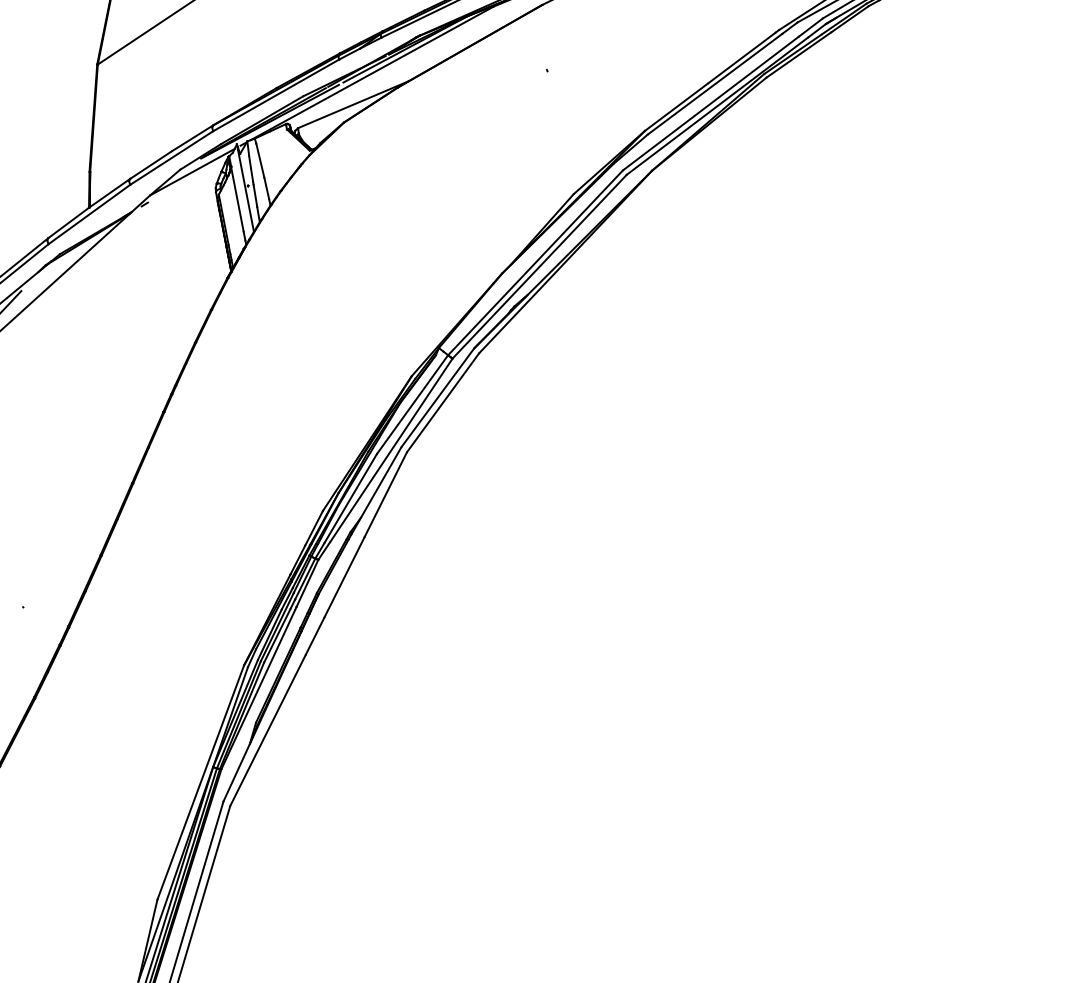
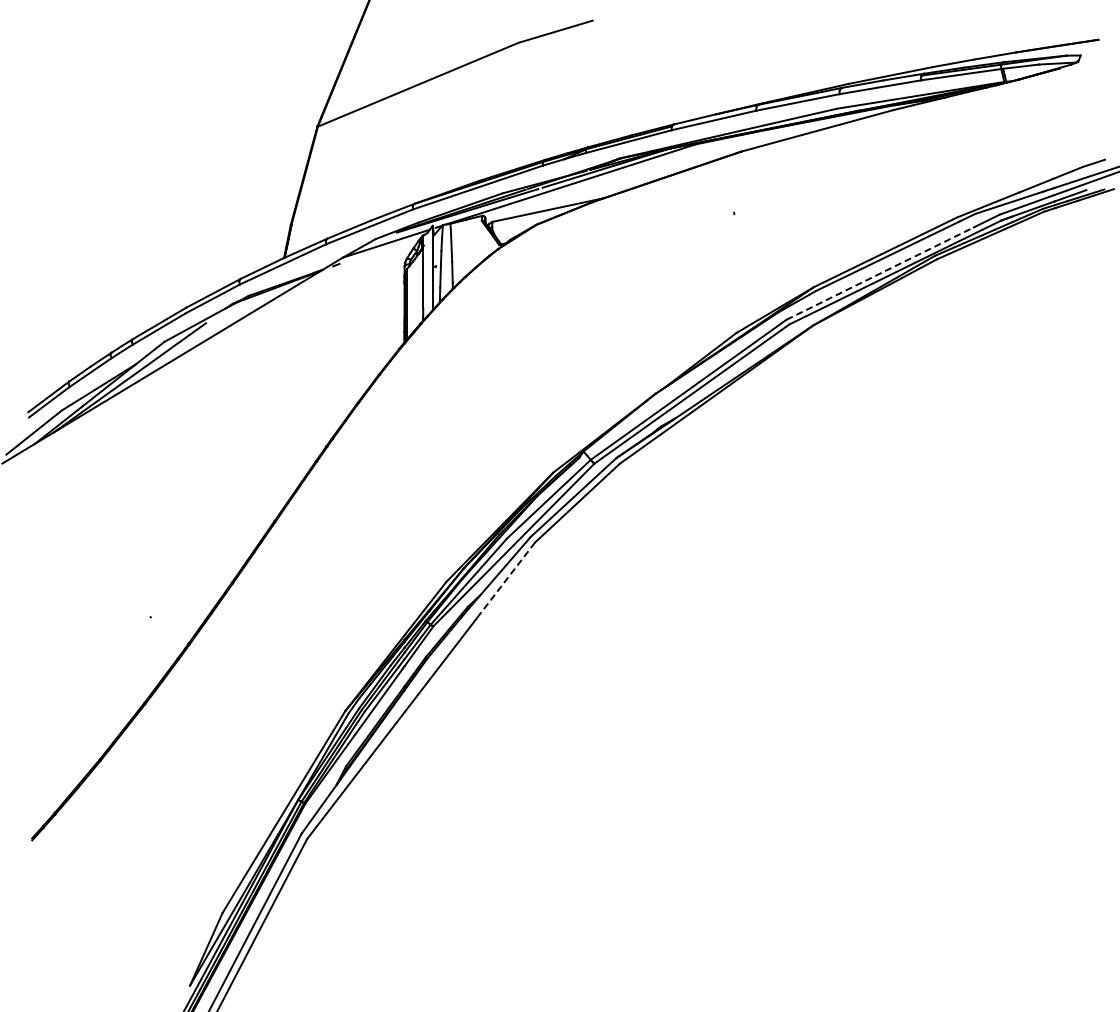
line: (711, 103) -> (880, 273), solid -> dashed
line: (385, 495) -> (507, 578), solid -> dashed

